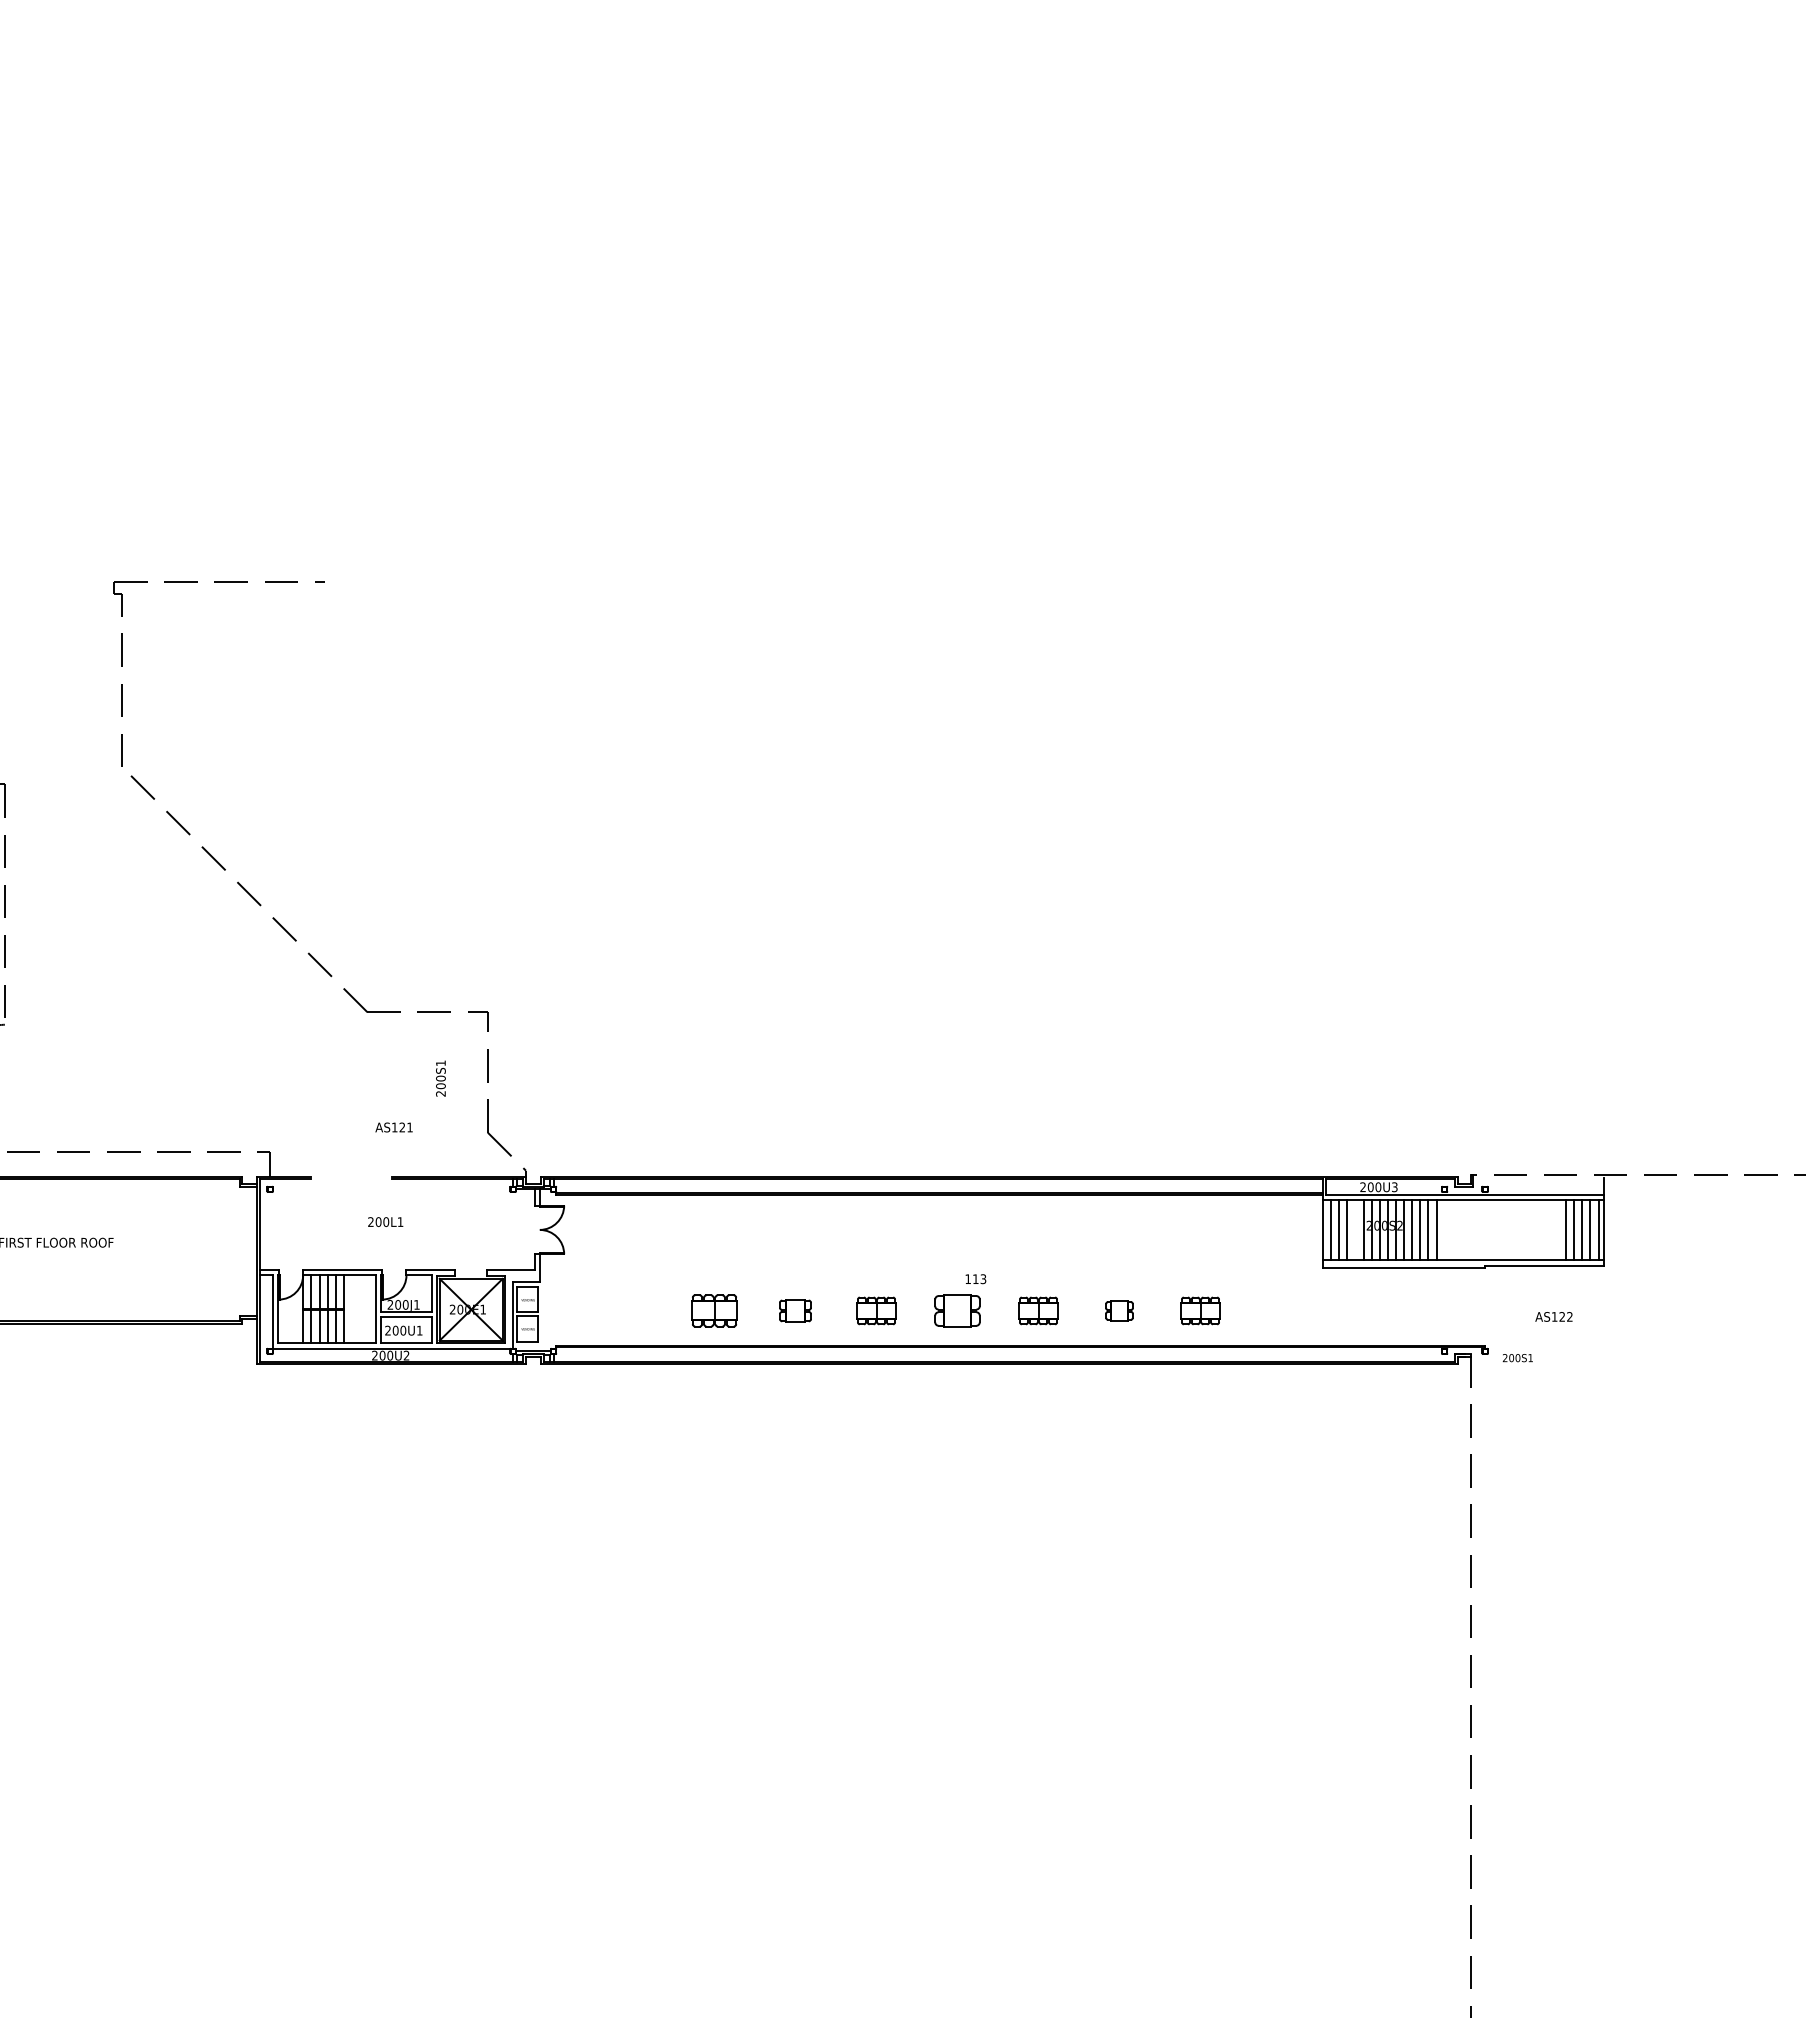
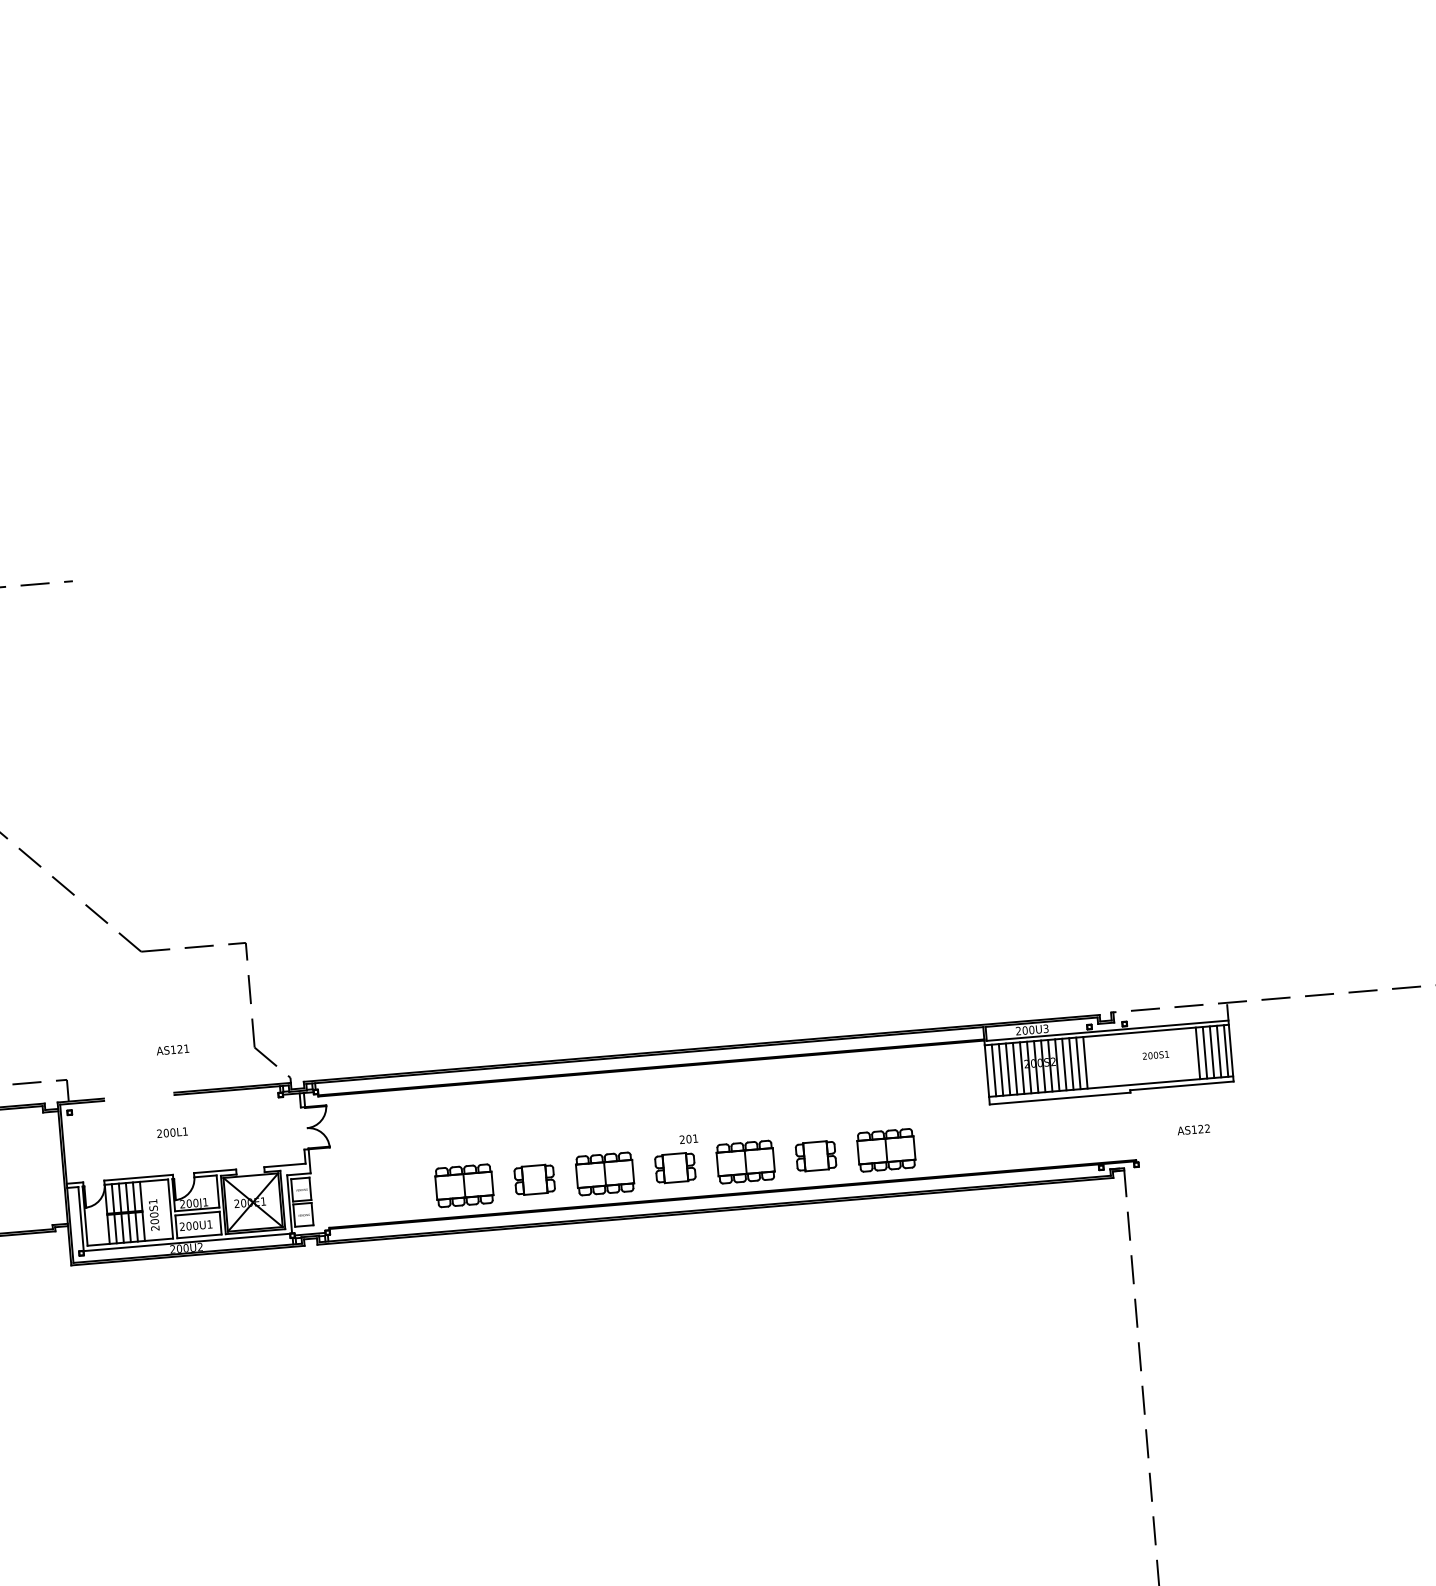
text: (440, 1078) -> (153, 1214), moved
line: (1355, 1229) -> (1015, 1068), added
text: (975, 1279) -> (688, 1139), 113 -> 201
part: (714, 1310) -> (464, 1185), size x1.43
part: (795, 1310) -> (534, 1179), size x1.43
part: (876, 1310) -> (605, 1173), size x1.67
part: (1038, 1310) -> (745, 1161), size x1.67
part: (1119, 1310) -> (816, 1155), size x1.67
part: (1200, 1310) -> (886, 1149), size x1.67
text: (1517, 1358) -> (1155, 1055), moved

